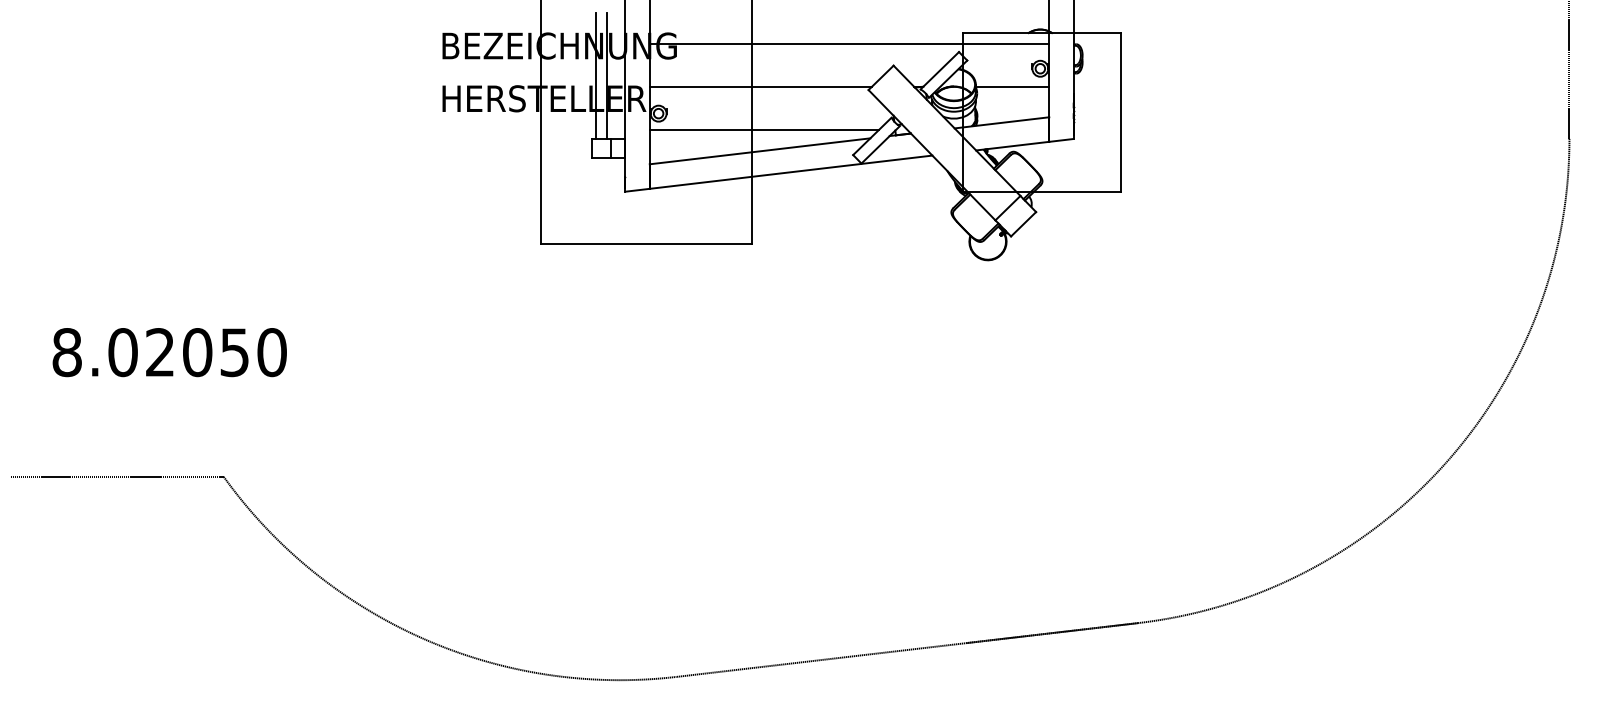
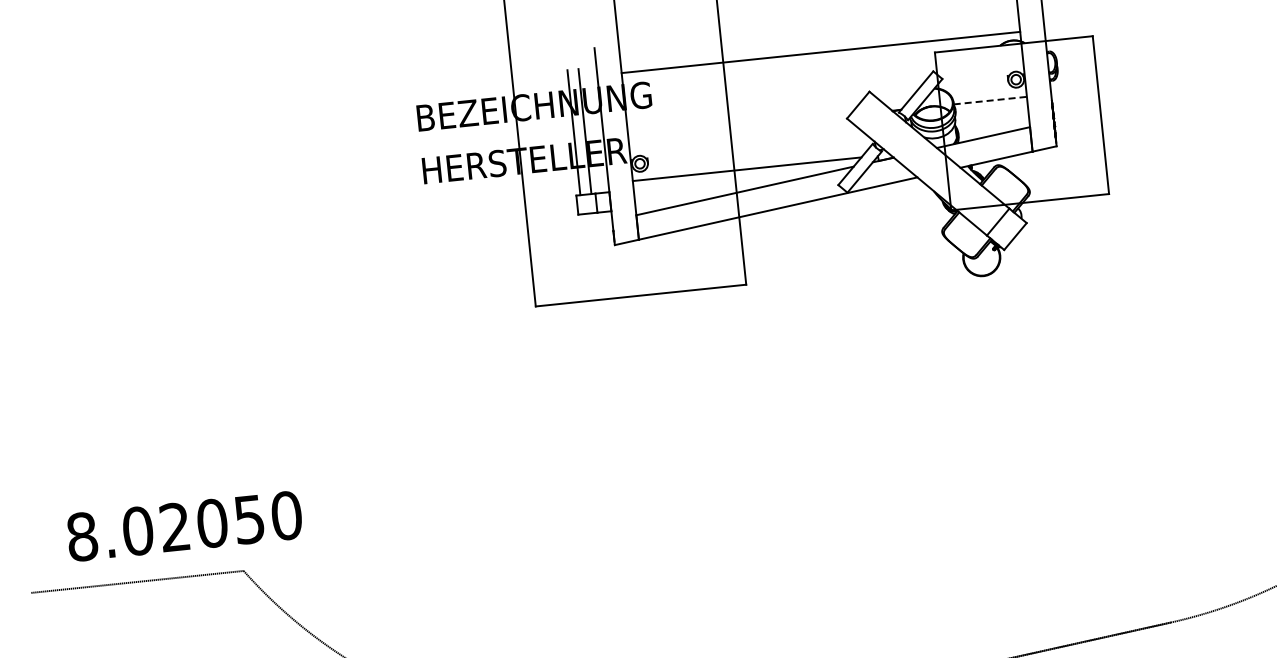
line: (849, 43) -> (820, 52), moved
line: (760, 86) -> (738, 126), removed
line: (1012, 86) -> (990, 100), solid -> dashed
text: (169, 352) -> (184, 526), moved

